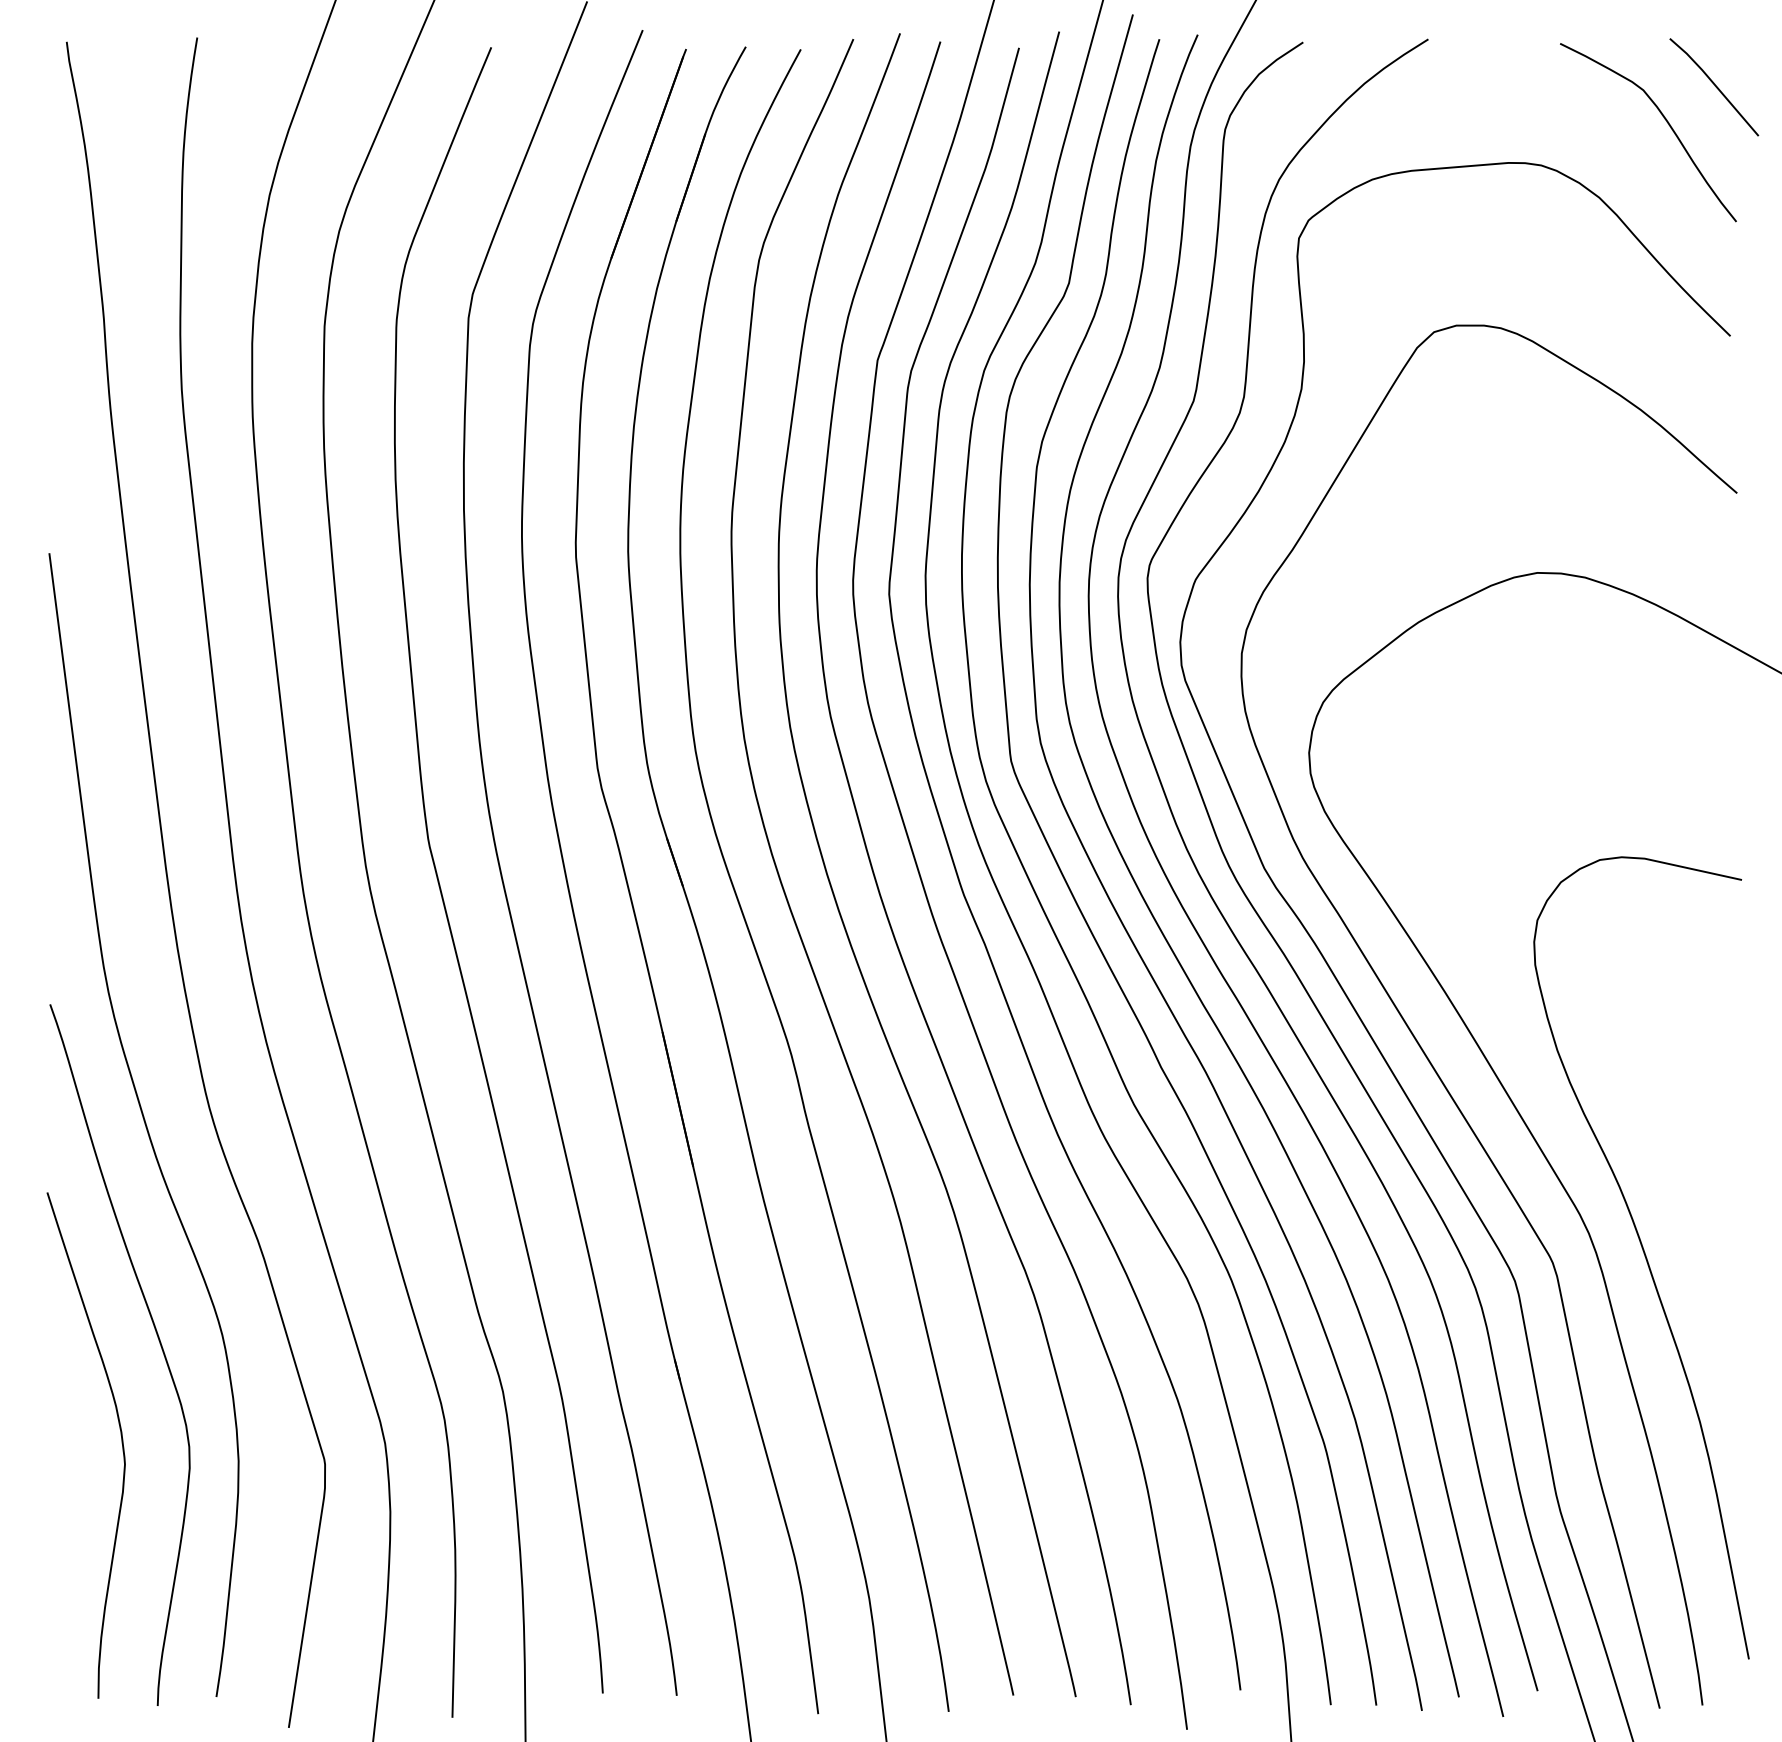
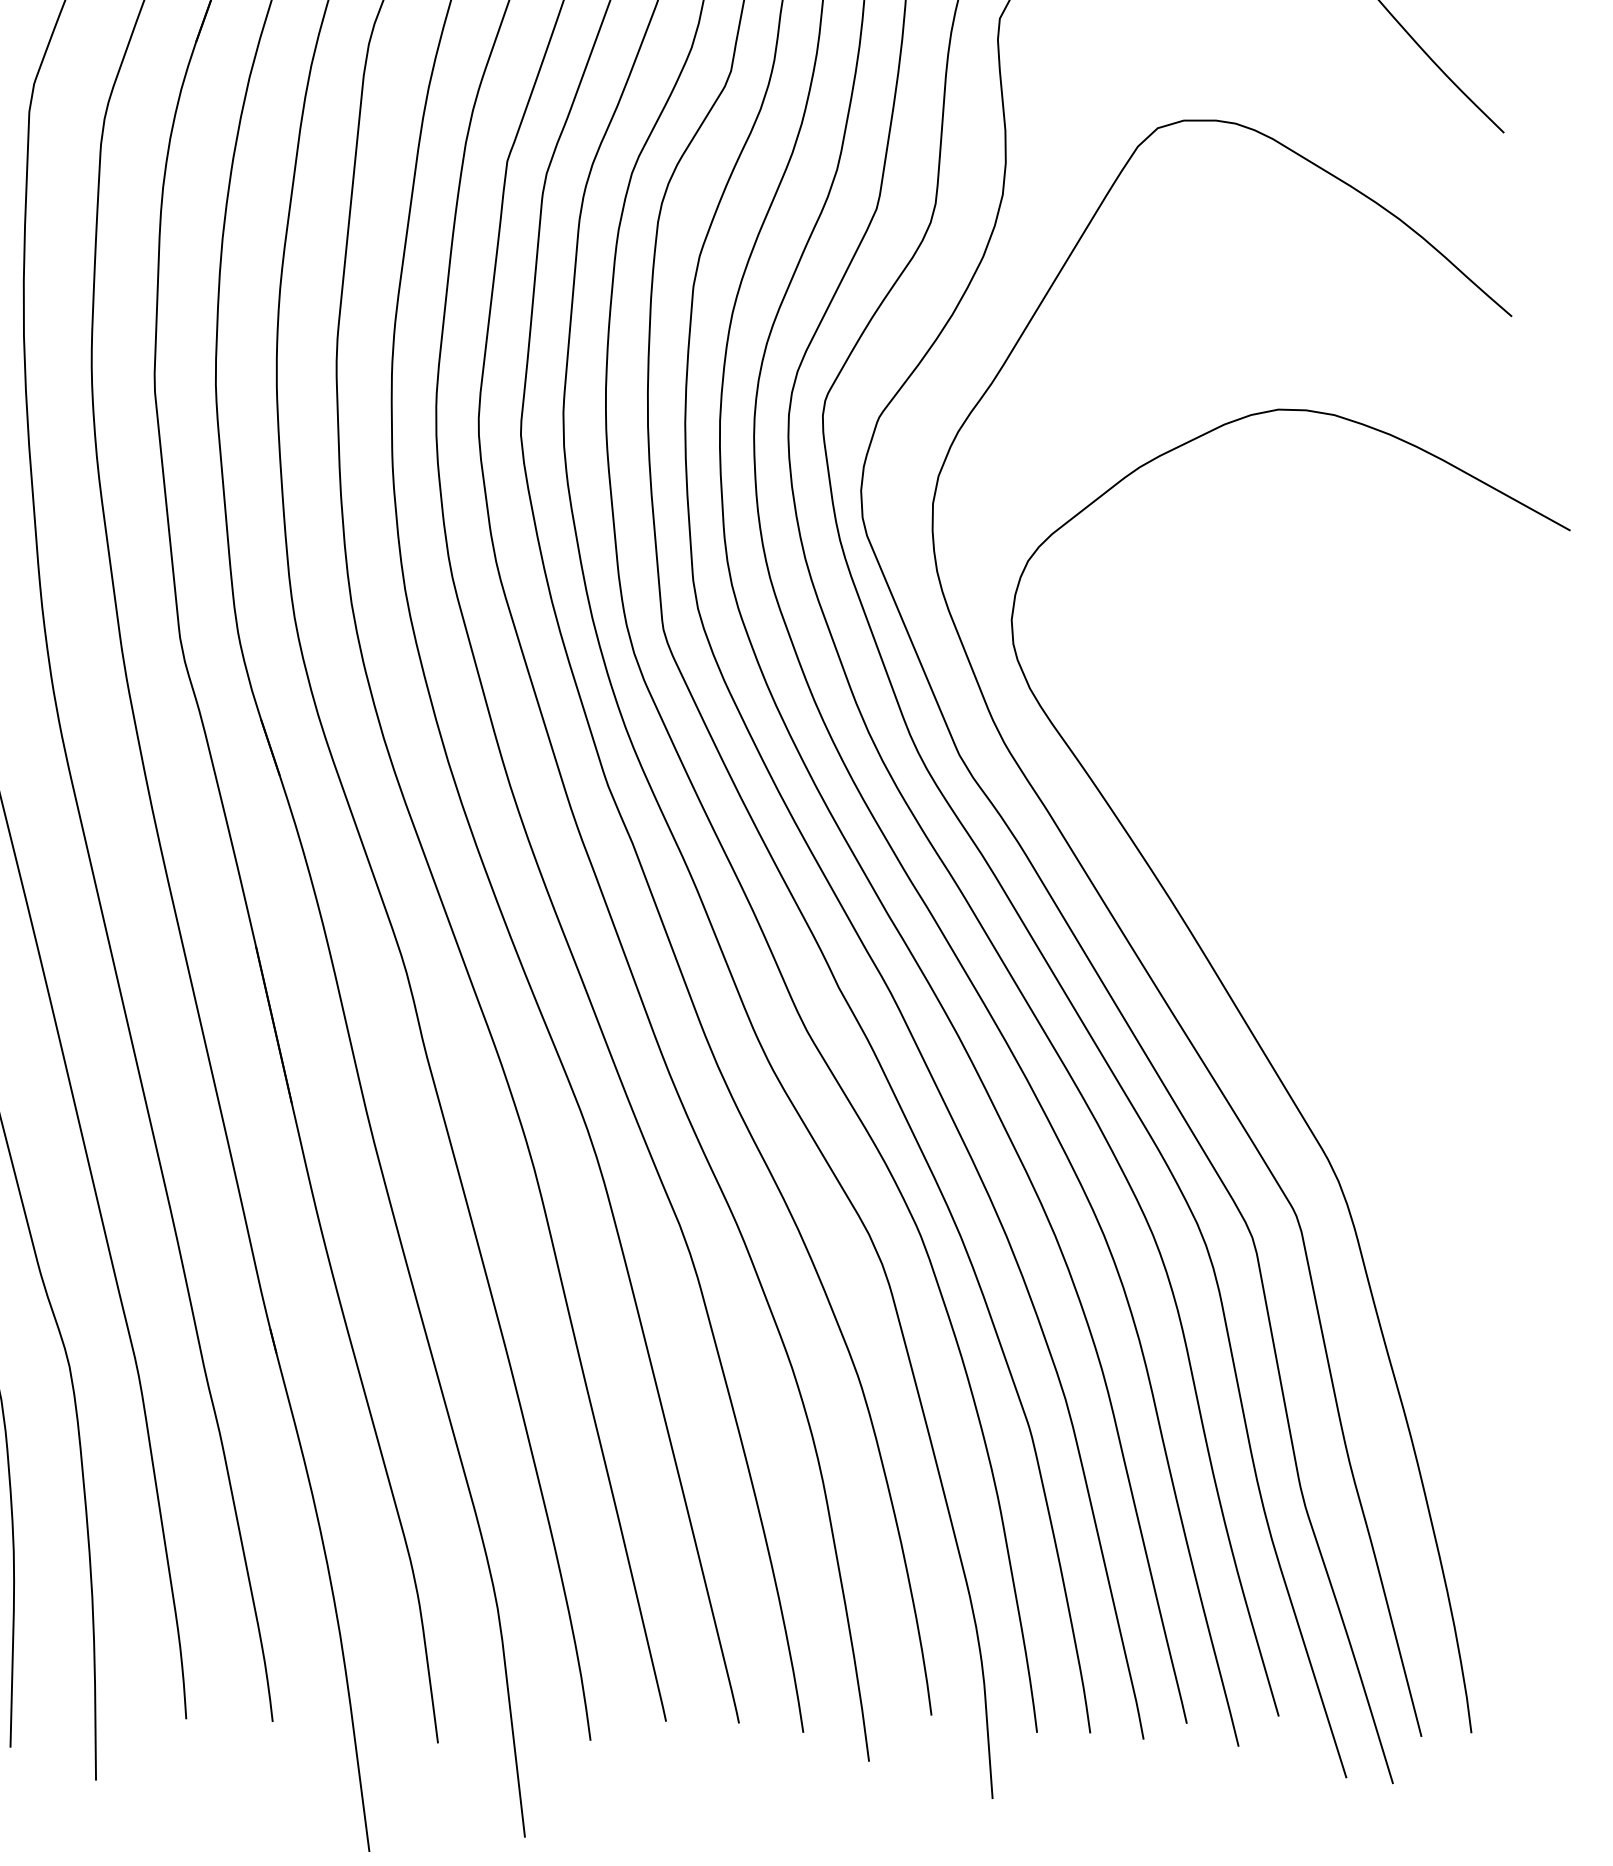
curve: (1644, 1256) -> (1403, 1208), removed

